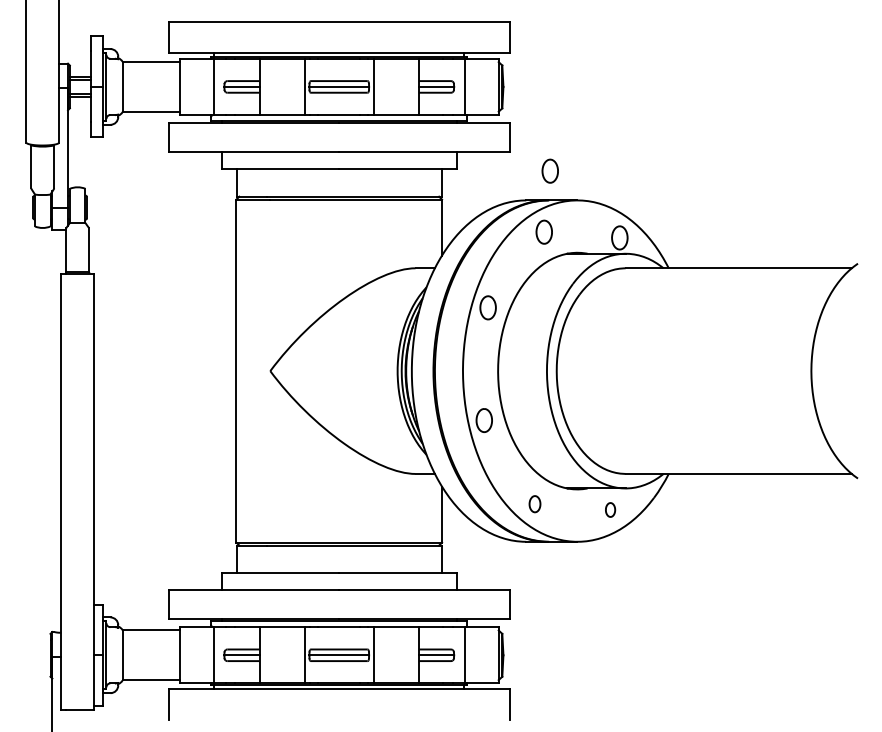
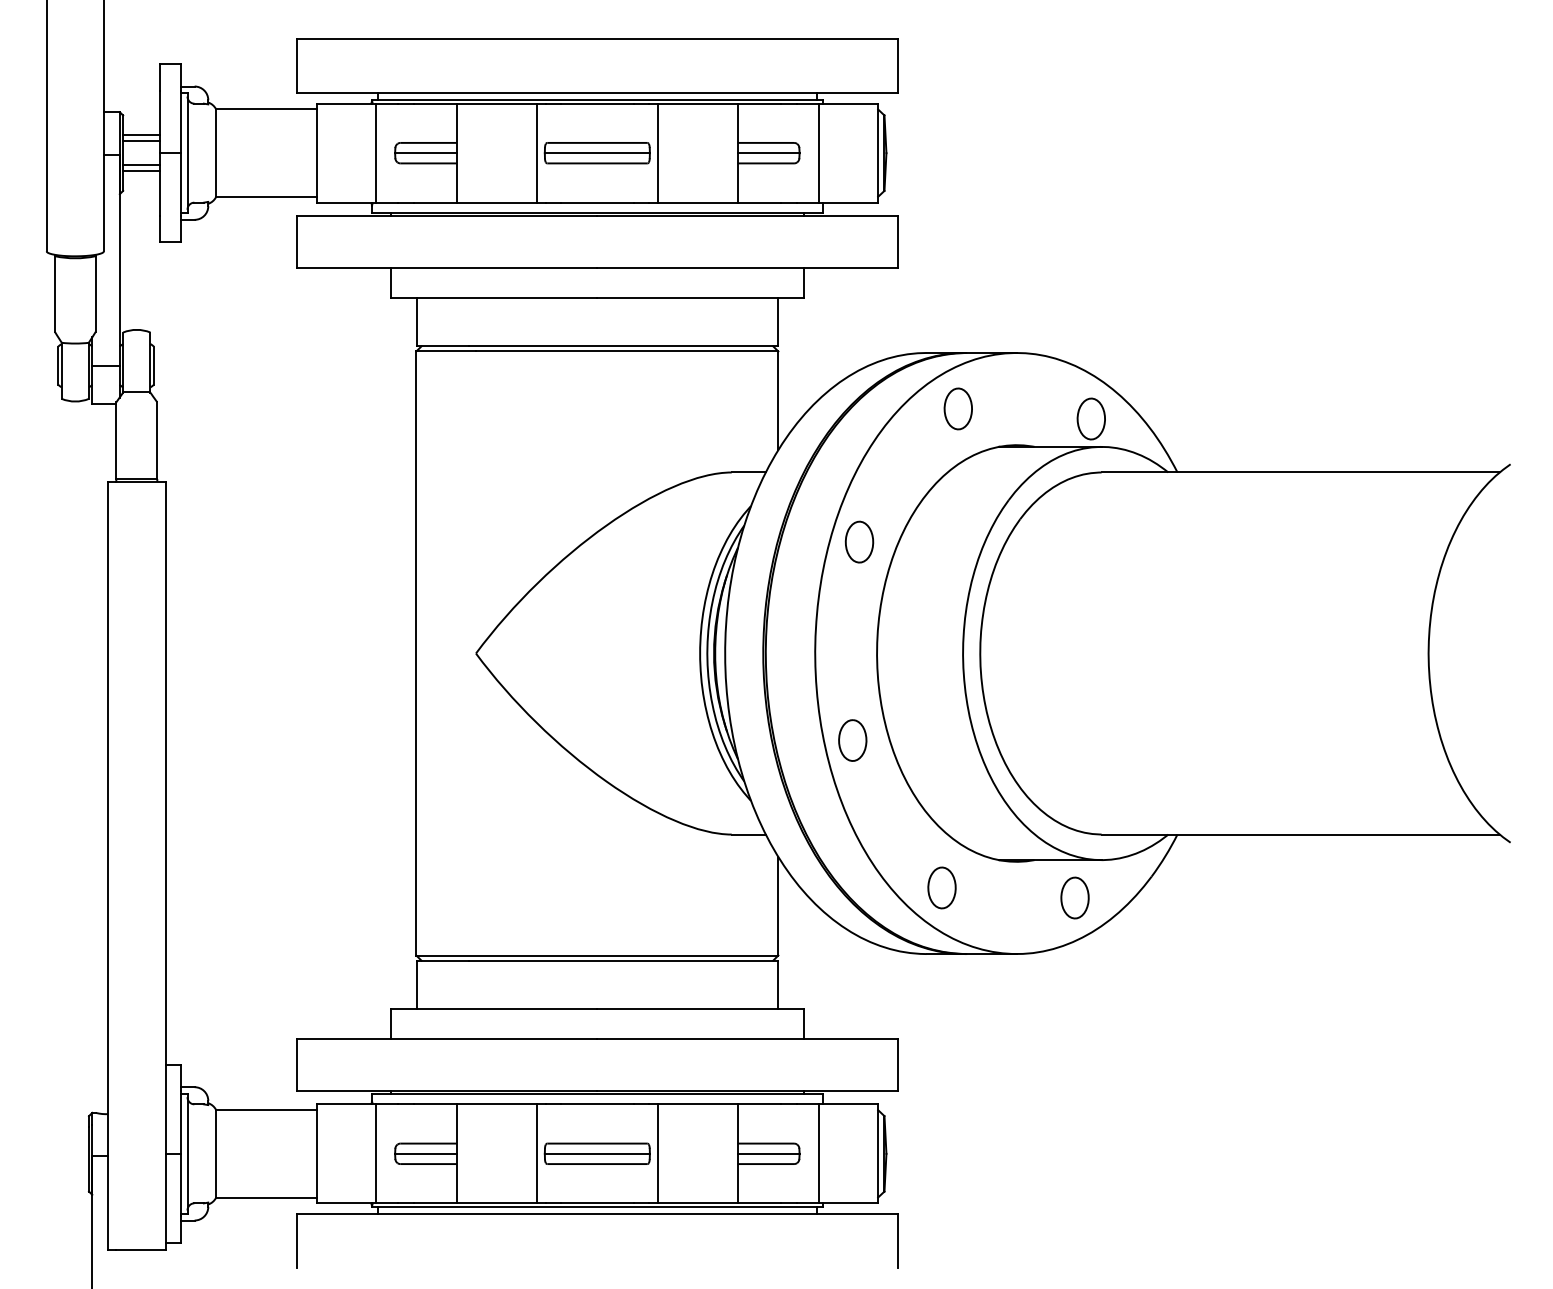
part: (549, 170) -> (967, 300), removed
part: (534, 503) -> (941, 886), size x1.43
part: (610, 509) -> (1074, 897), size x1.67

